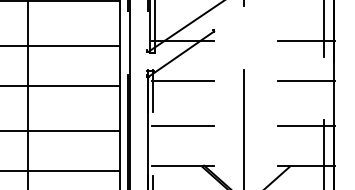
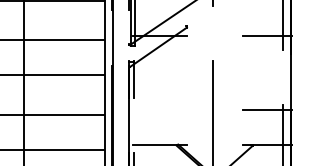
line: (182, 80) -> (159, 70), removed
line: (306, 80) -> (267, 70), removed
line: (182, 126) -> (159, 110), removed

